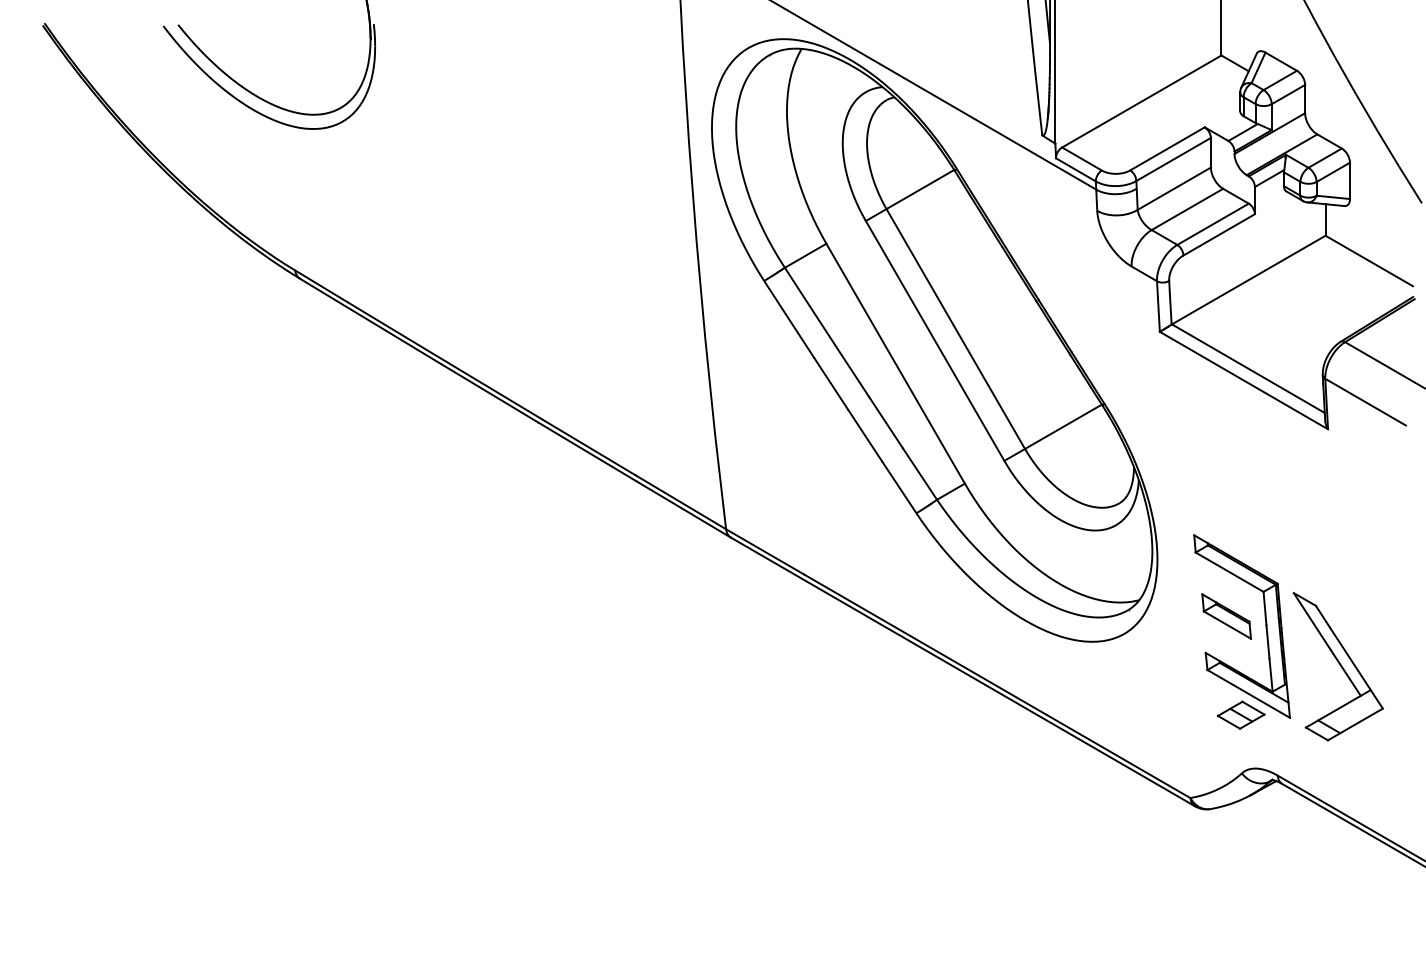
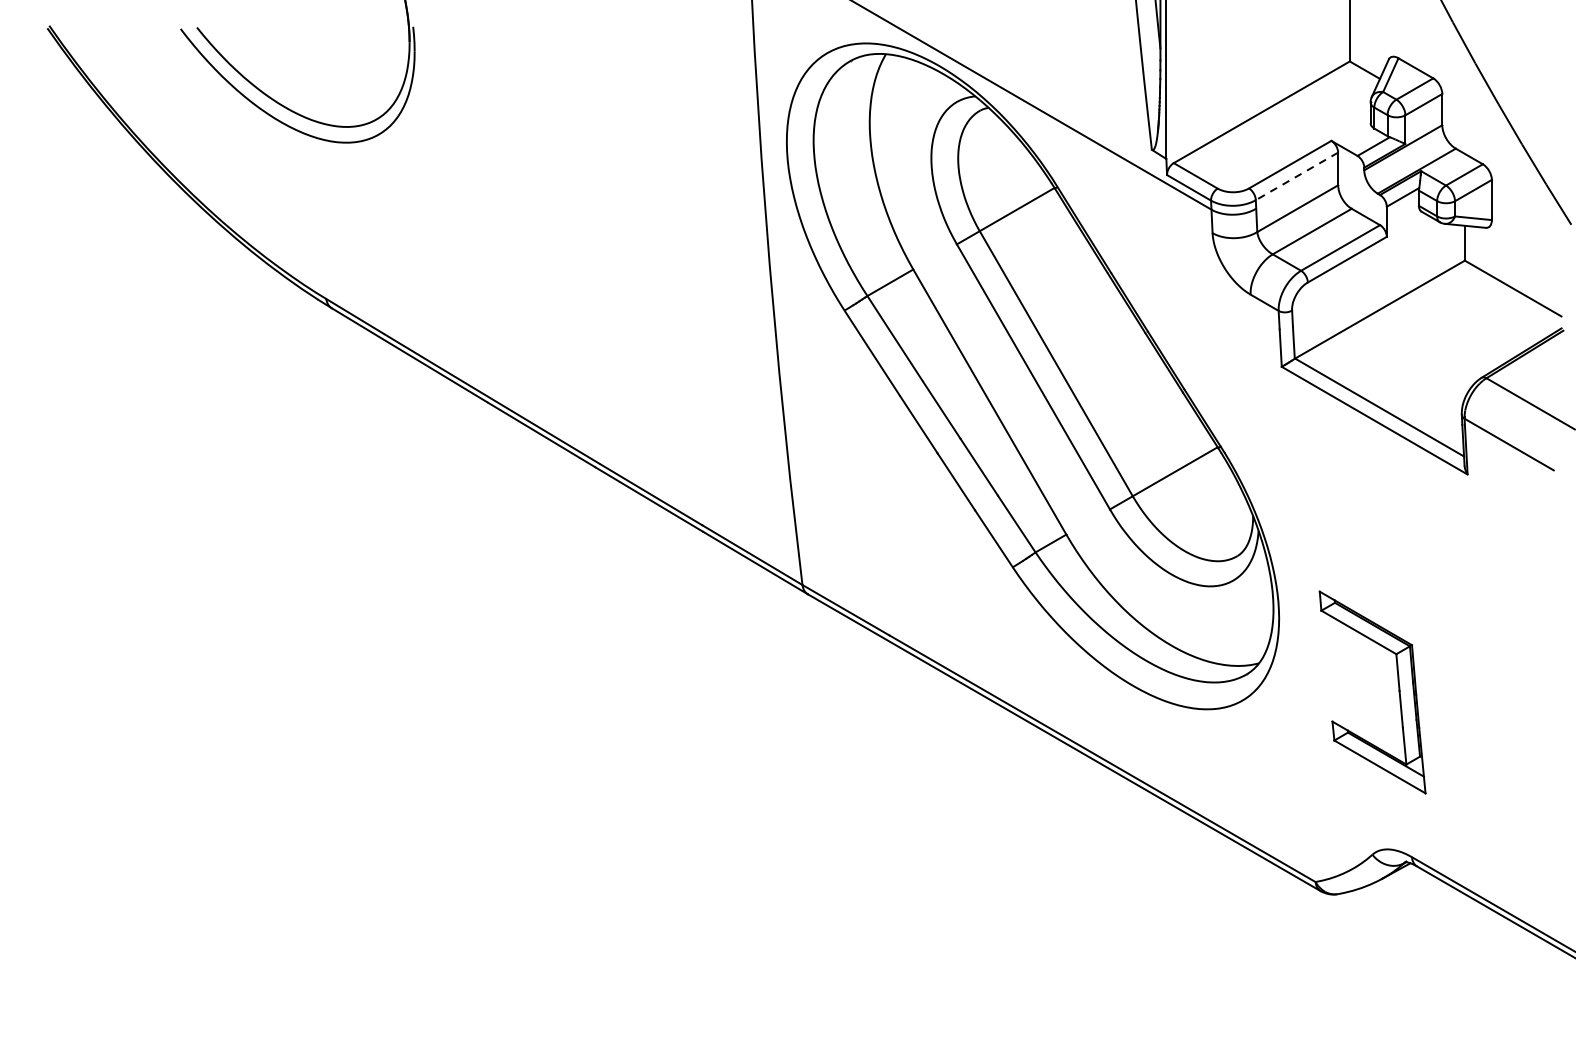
line: (1173, 159) -> (1296, 176), solid -> dashed
part: (1226, 616) -> (1355, 681), removed
part: (1337, 666) -> (1478, 736), removed
part: (1240, 714) -> (1370, 789), removed

